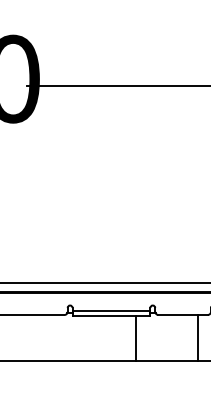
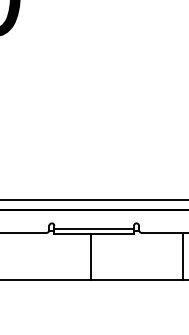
line: (136, 338) -> (91, 257), moved

